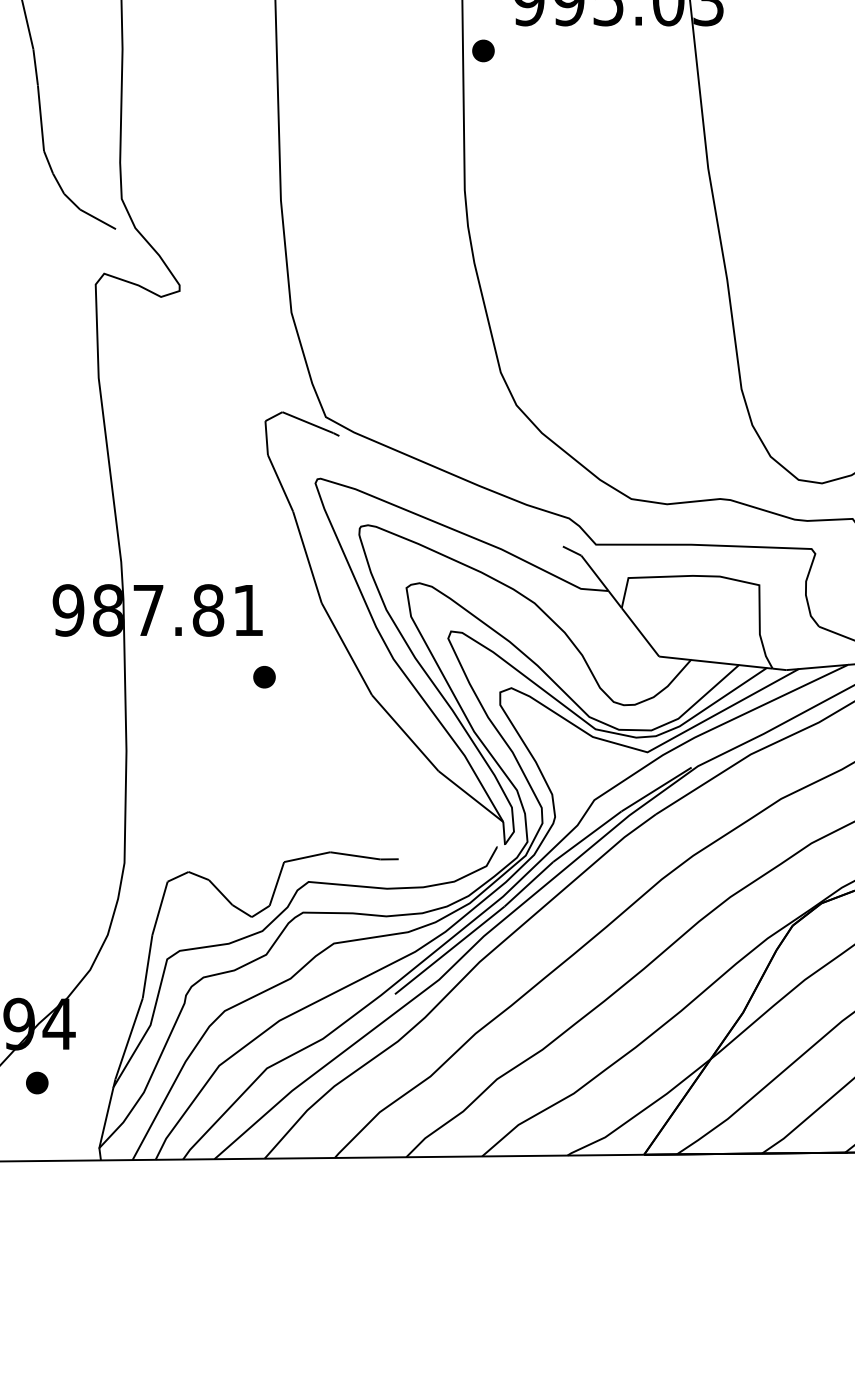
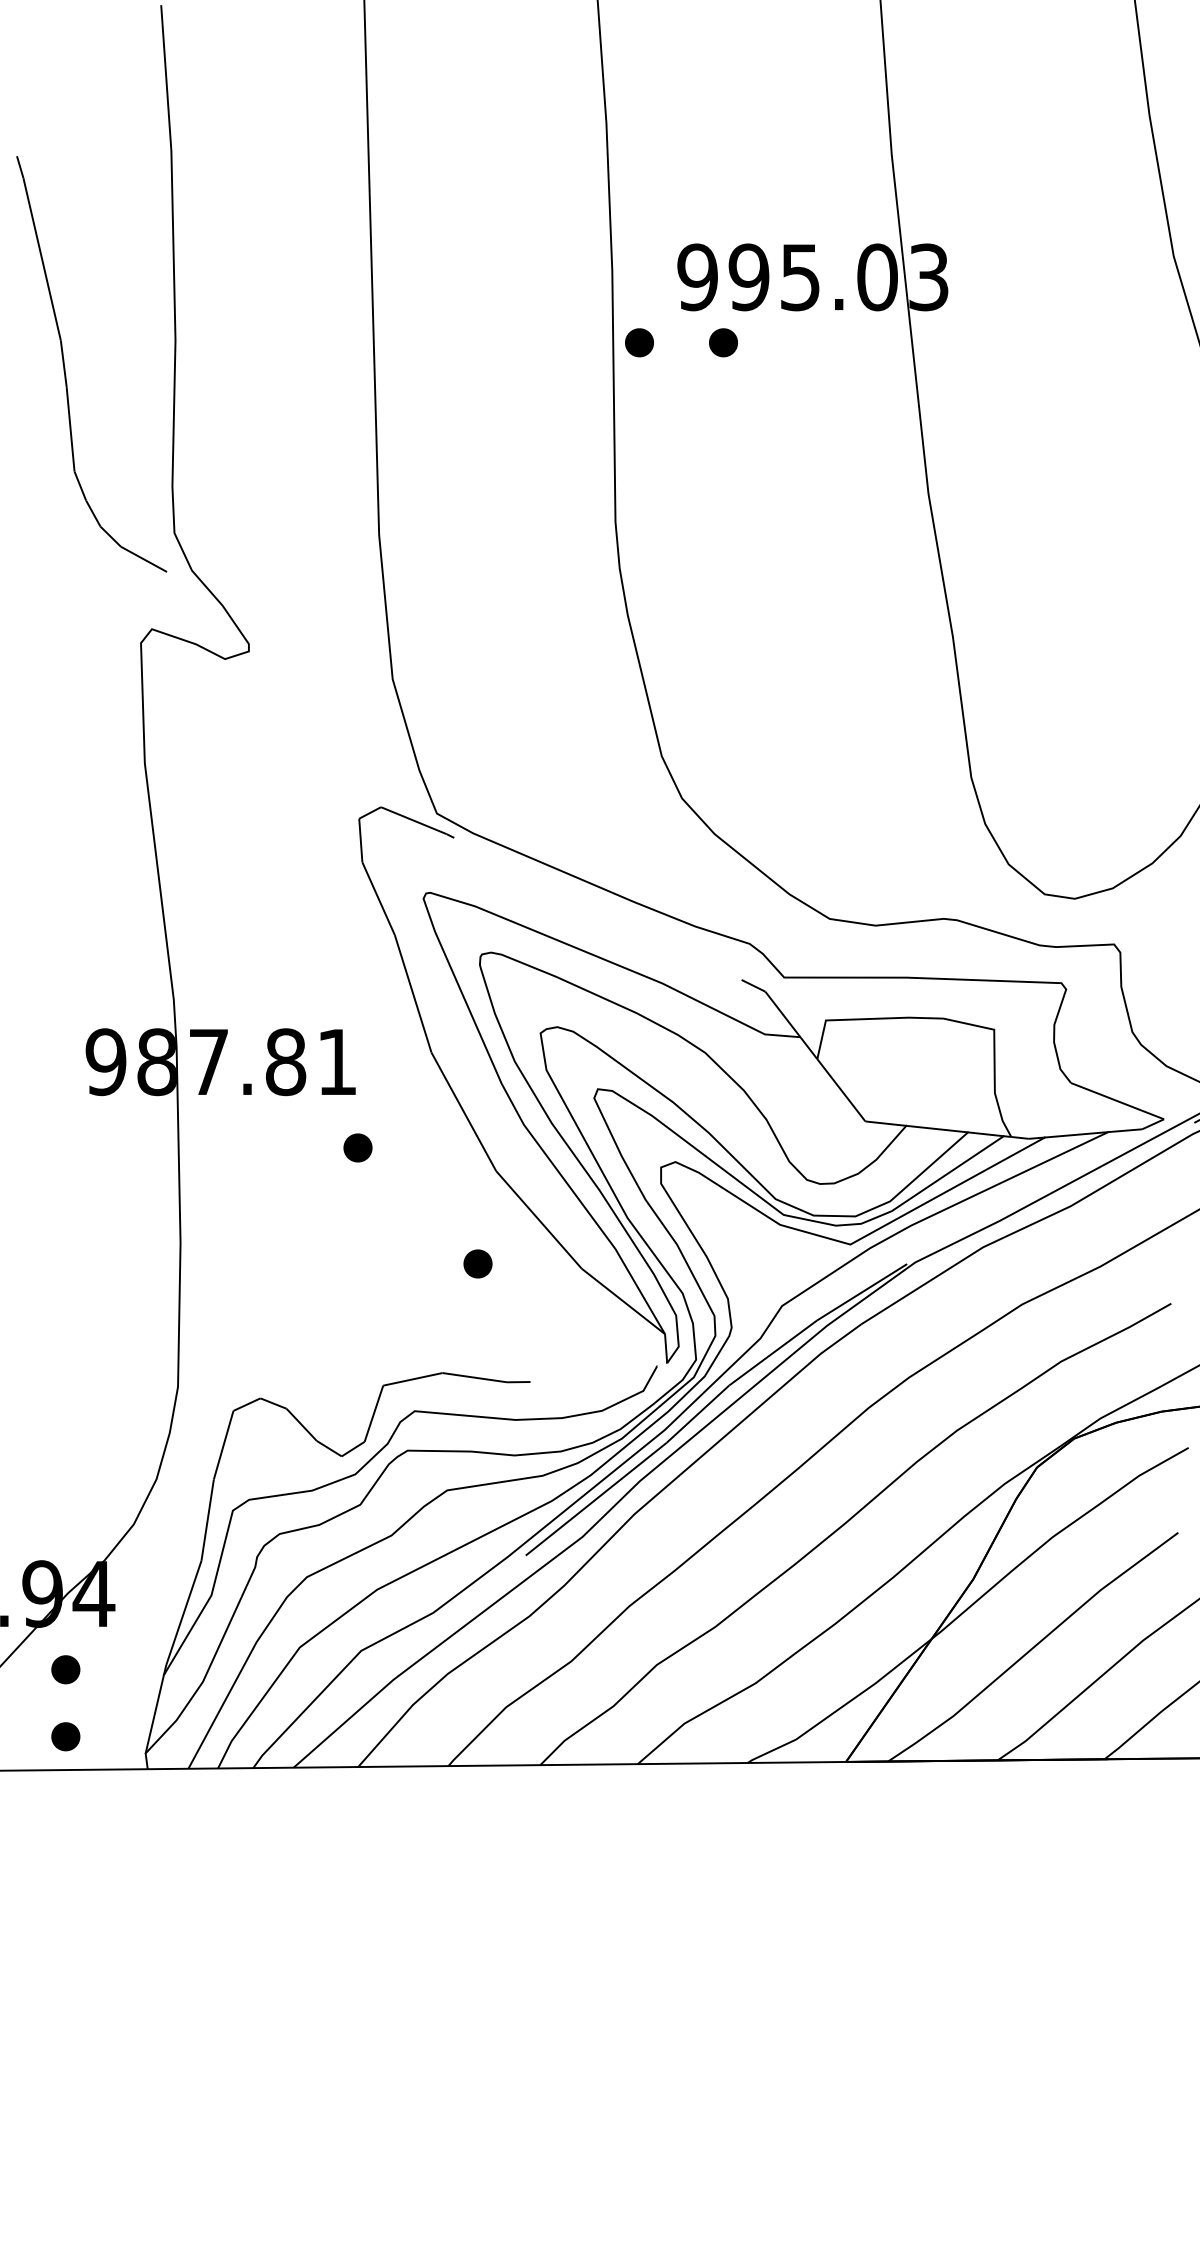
part: (548, 50) -> (723, 342), added
part: (357, 767) -> (477, 1263), added
part: (36, 1134) -> (65, 1736), added

